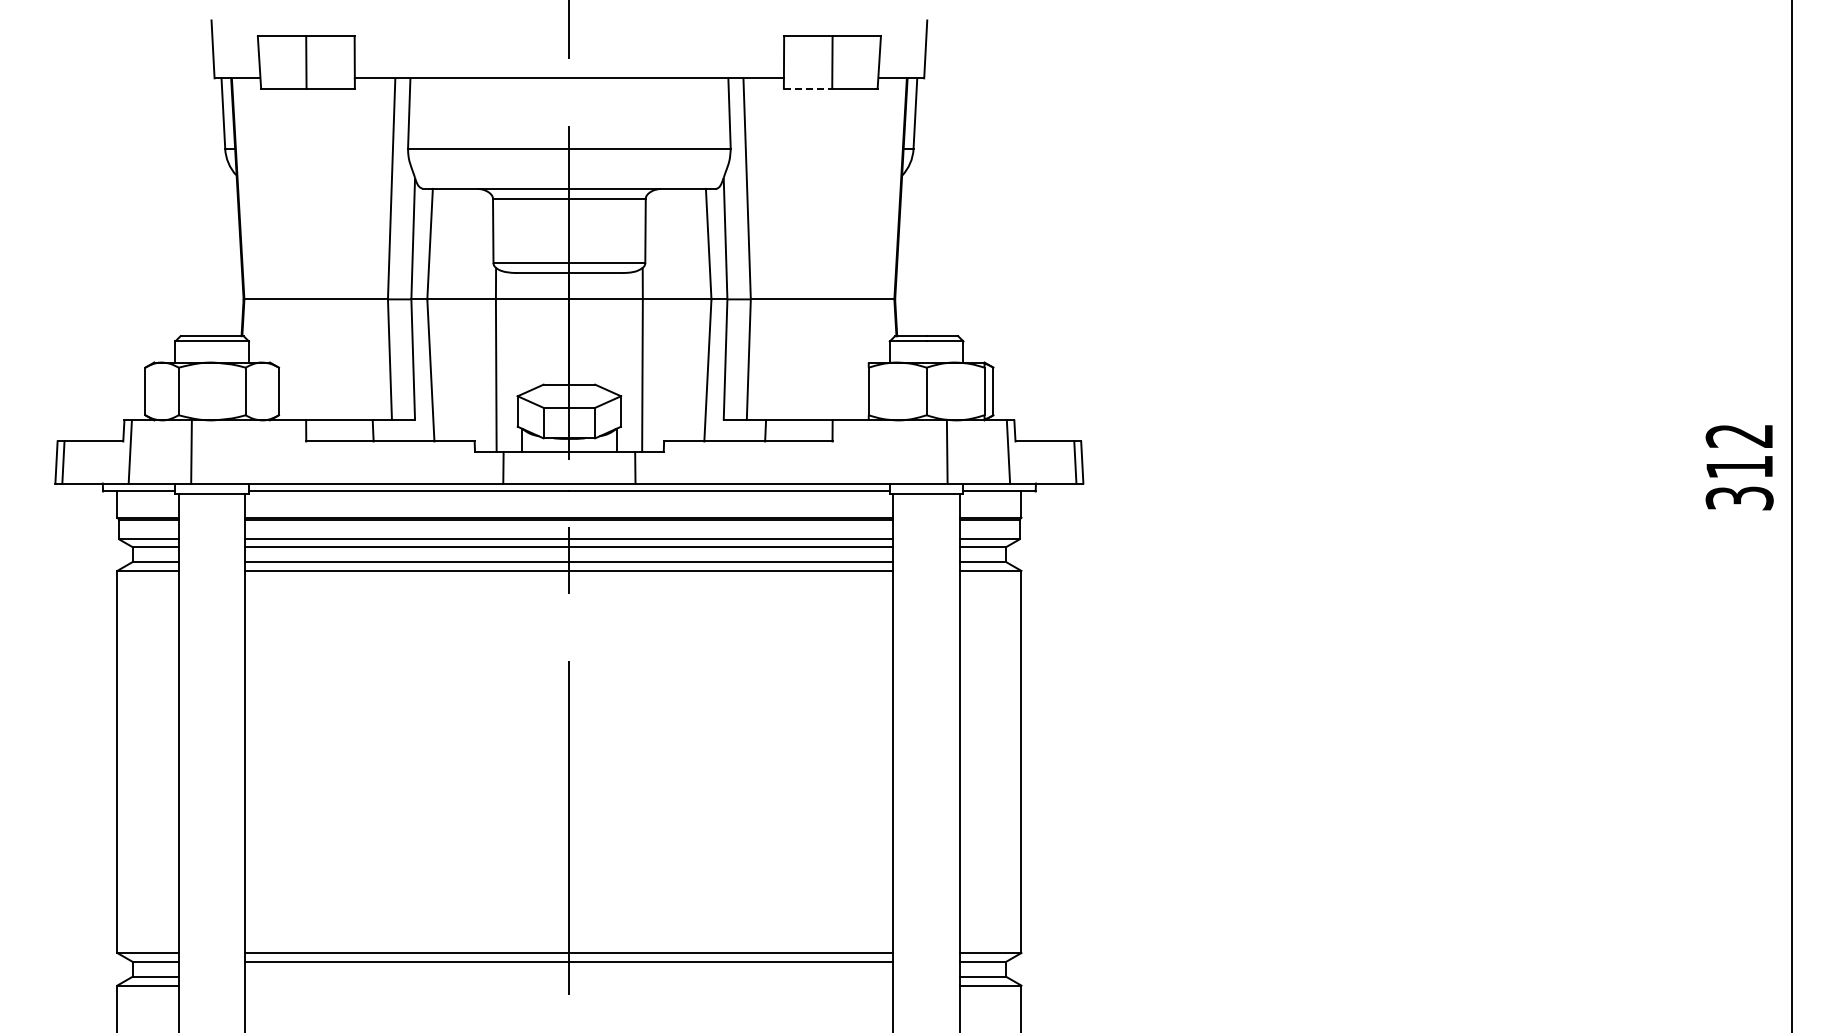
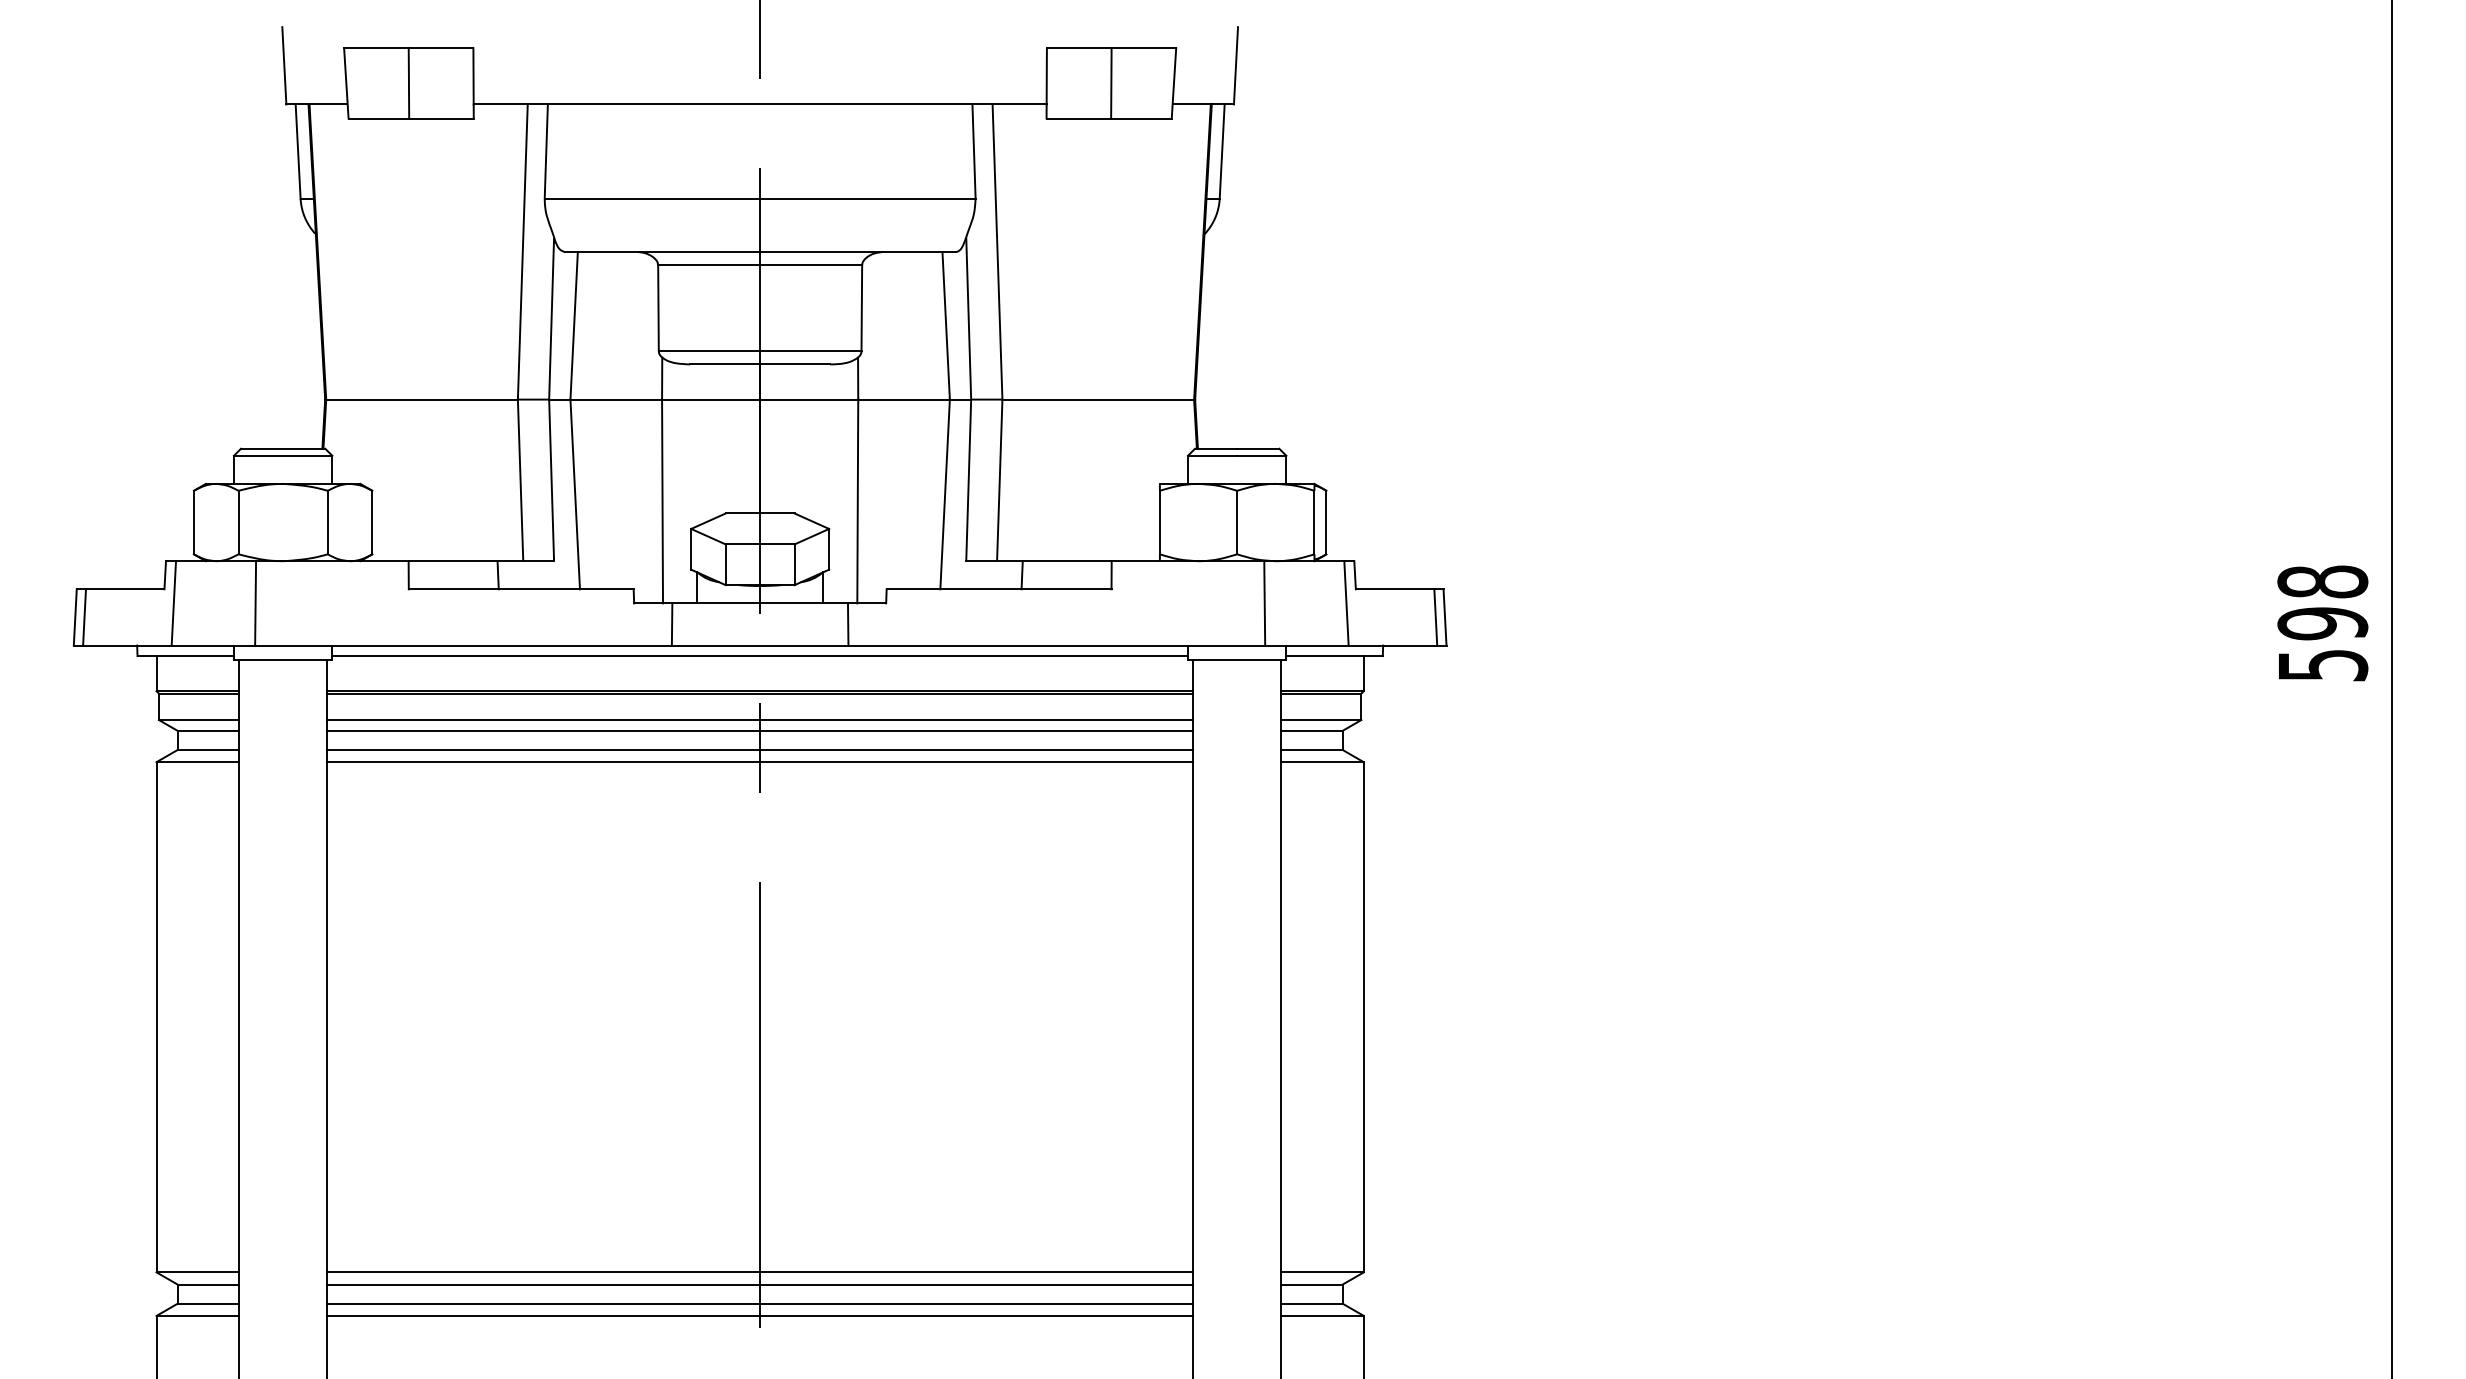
line: (808, 88) -> (1079, 117), dashed -> solid
text: (1739, 466) -> (2322, 622), 312 -> 598
line: (569, 976) -> (760, 1303), added
line: (569, 985) -> (760, 1315), added

